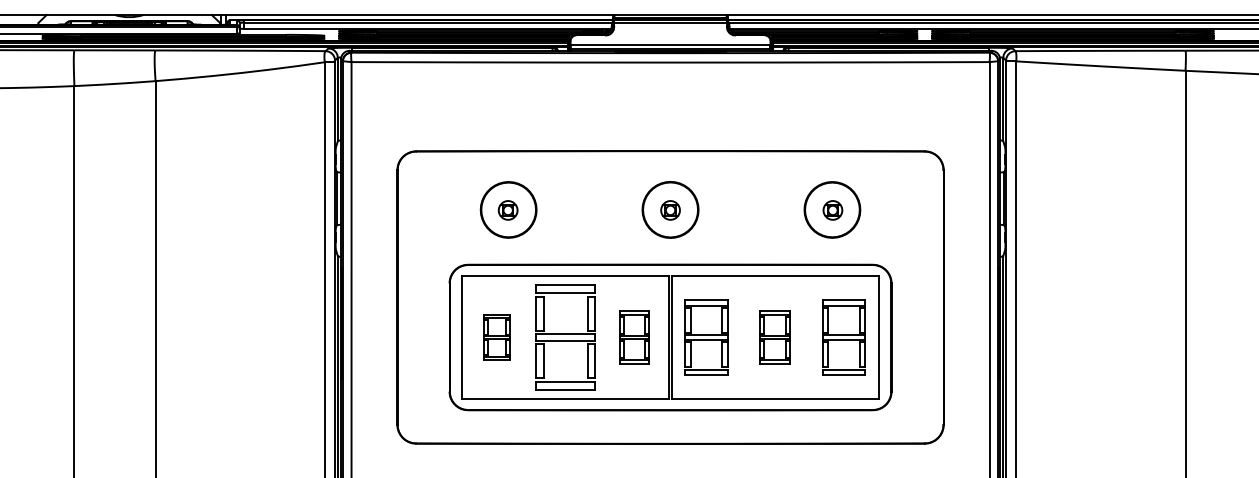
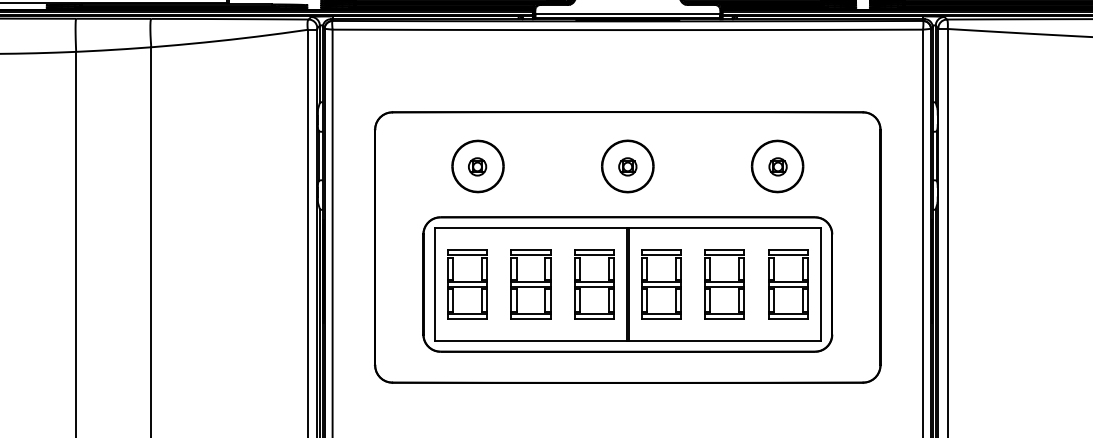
part: (496, 337) -> (466, 284), size x1.67
part: (565, 337) -> (530, 284), size x0.71
part: (634, 337) -> (594, 284), size x1.43
part: (774, 337) -> (724, 284), size x1.43

